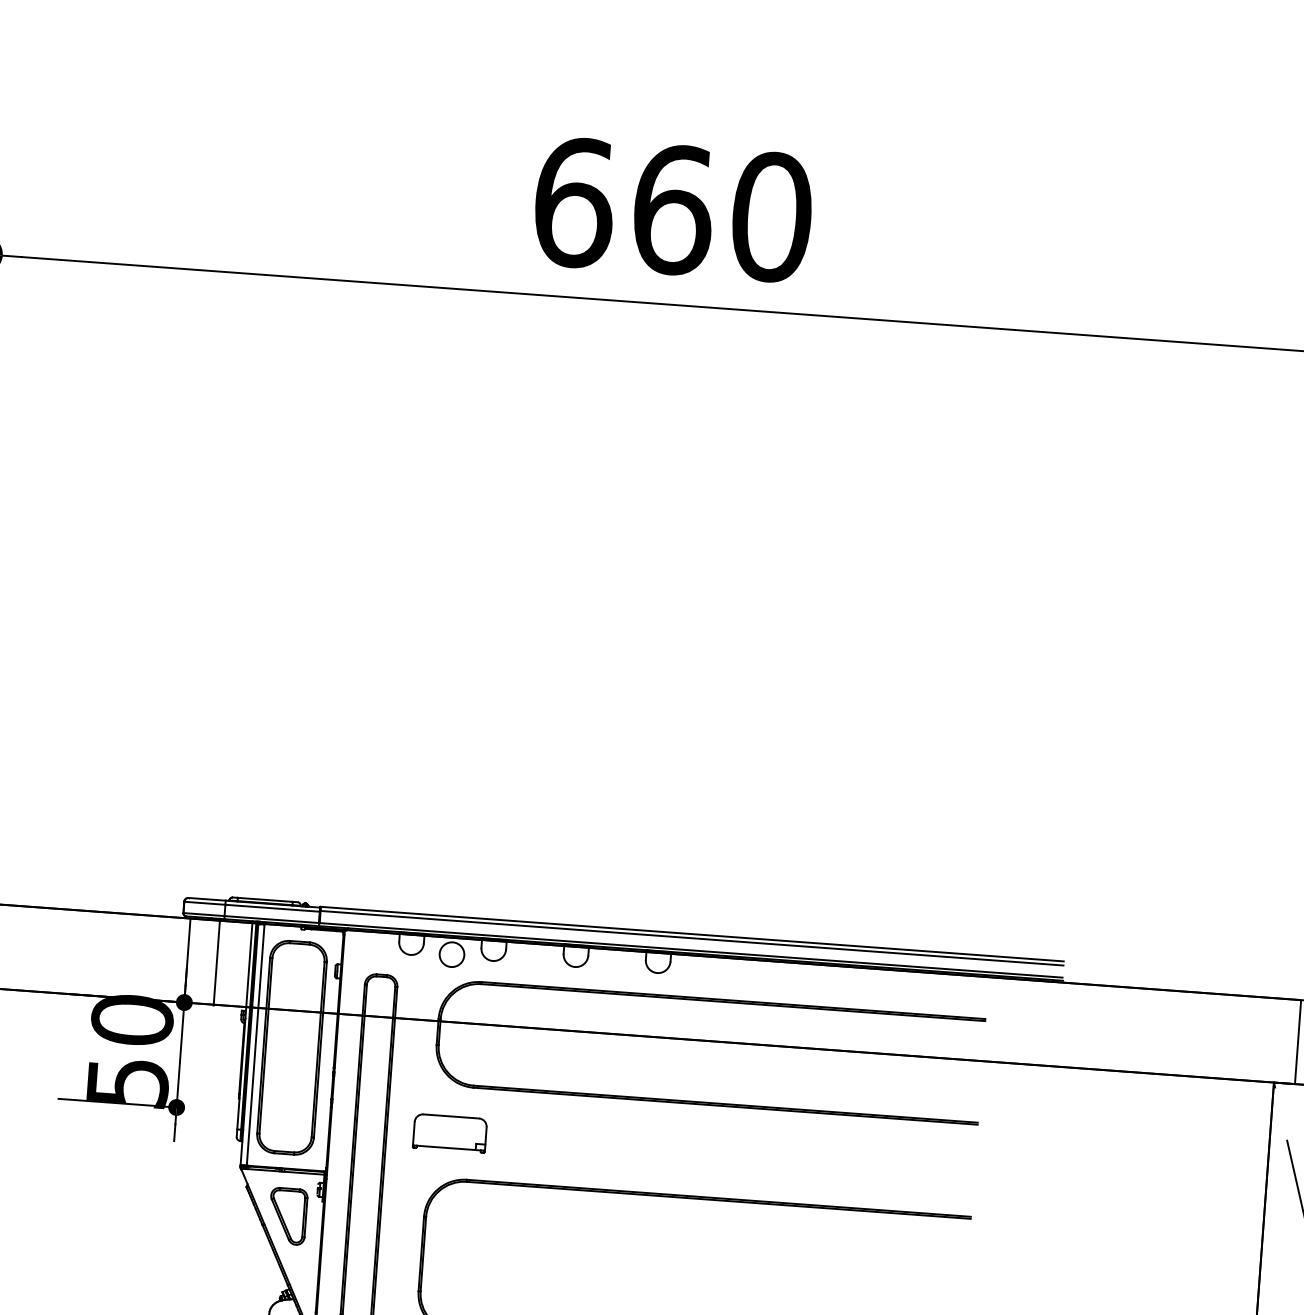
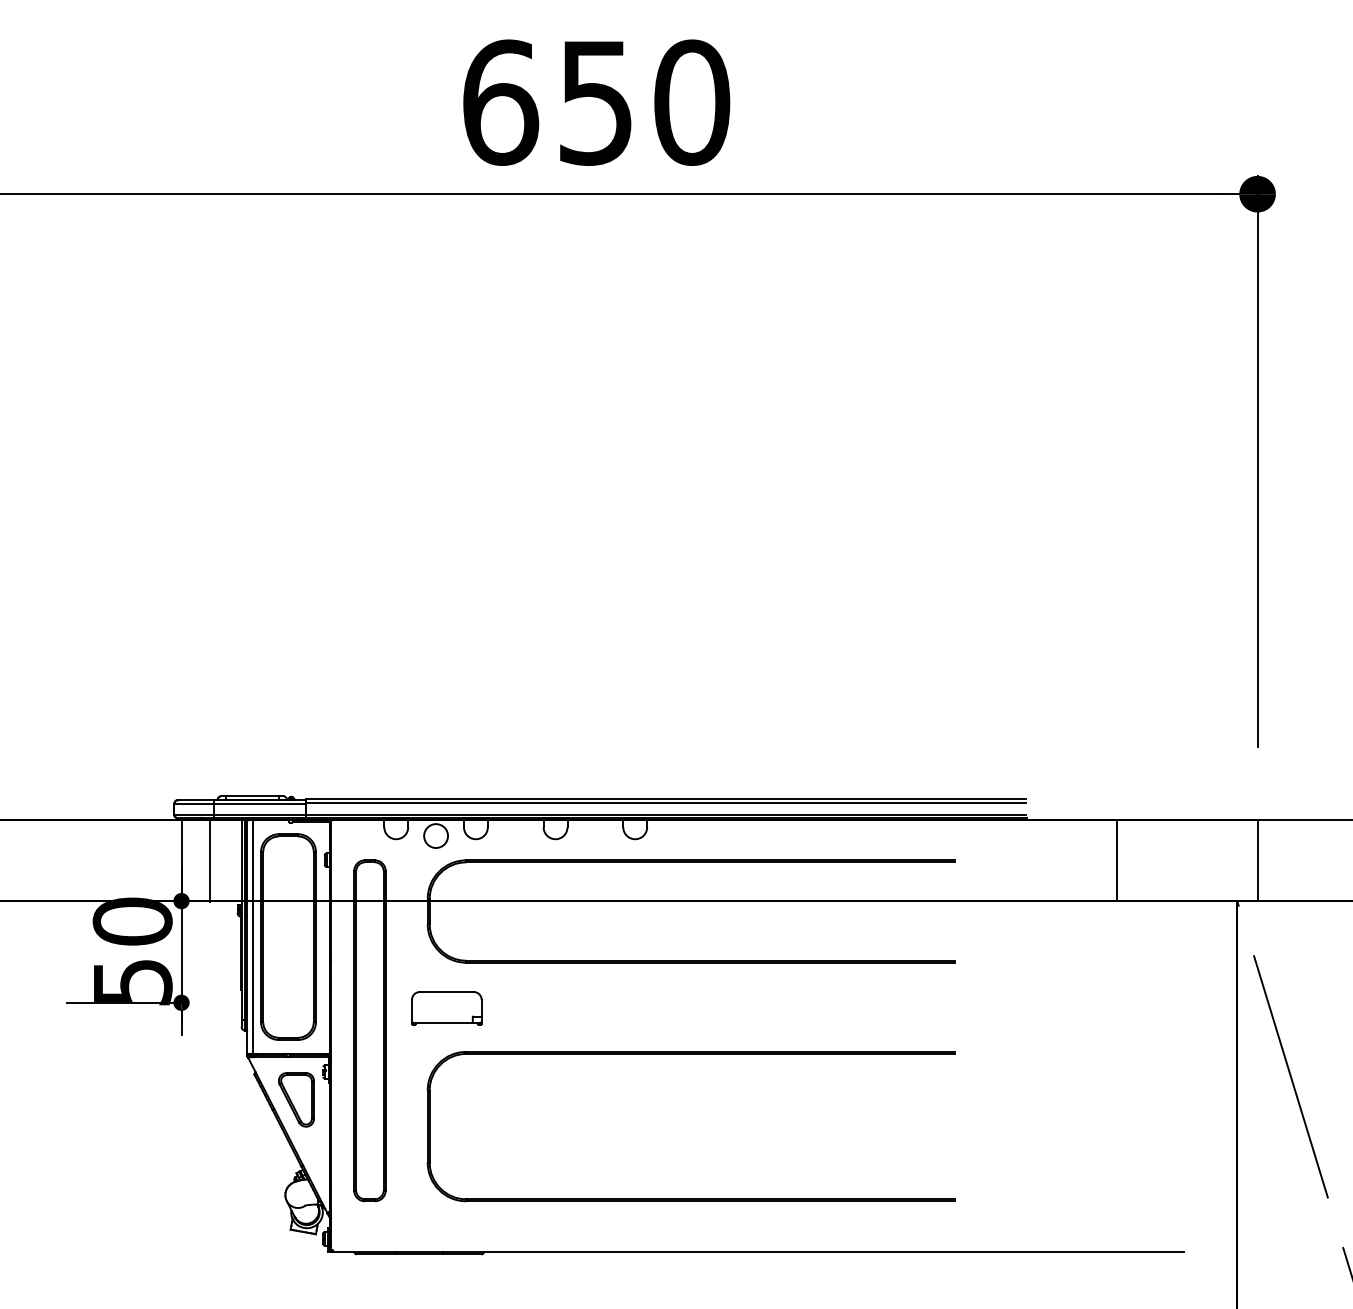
text: (673, 209) -> (596, 102), 660 -> 650
line: (1153, 1031) -> (1117, 860), added

